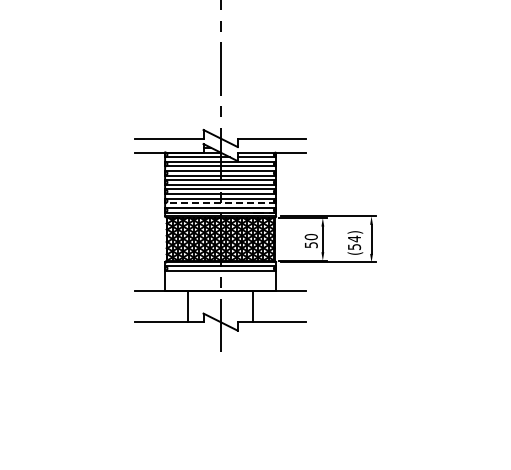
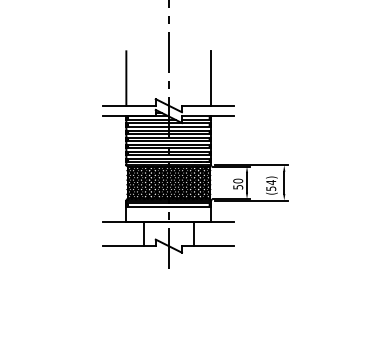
line: (165, 102) -> (126, 78), added
line: (276, 102) -> (211, 78), added
line: (220, 203) -> (168, 155), dashed -> solid

